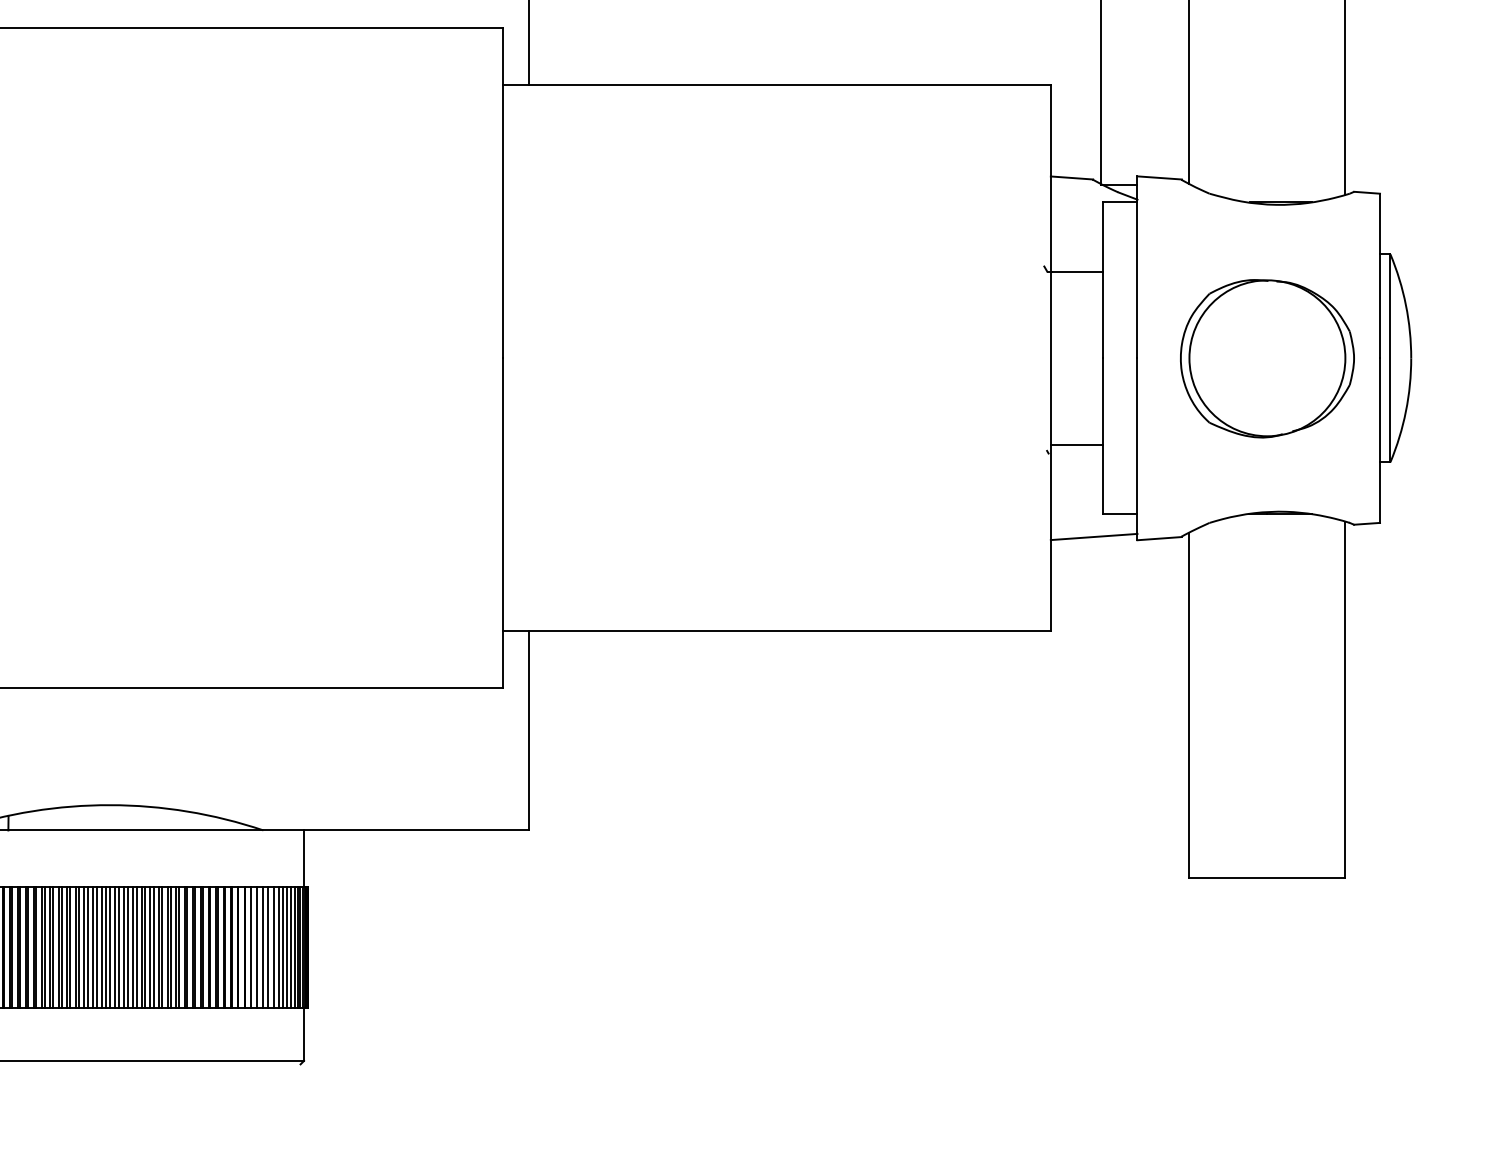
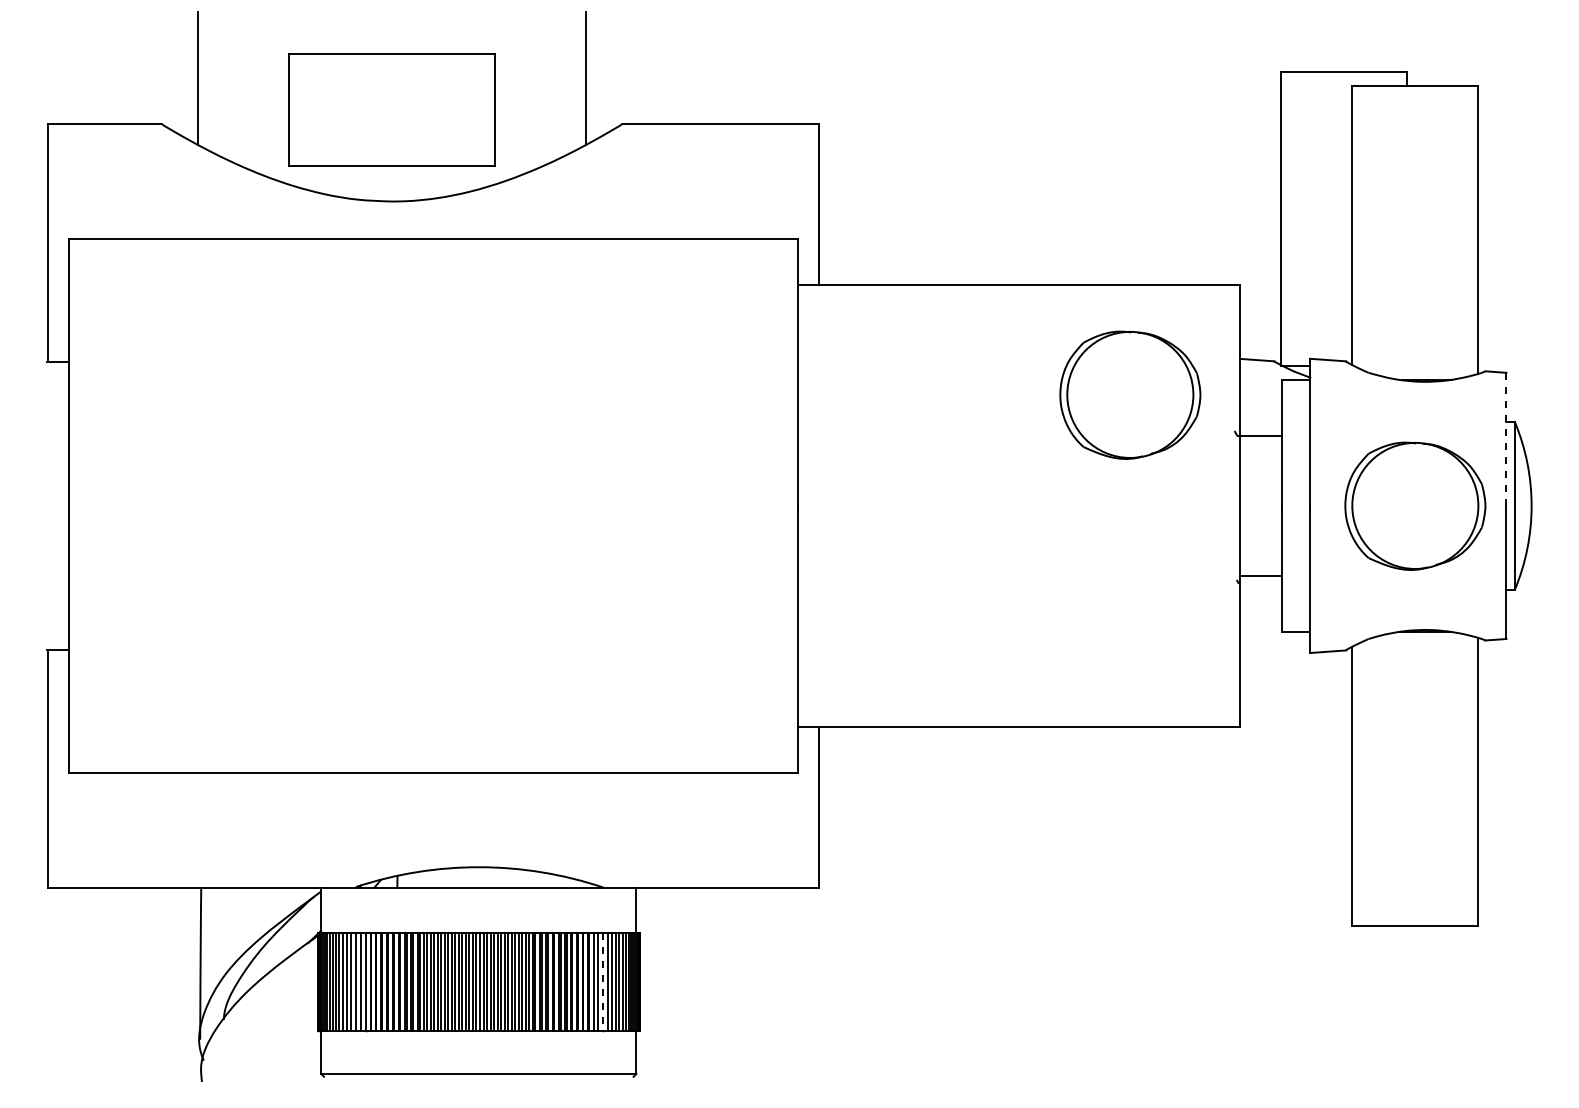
part: (915, 220) -> (1130, 394), added
line: (1380, 276) -> (1506, 439), solid -> dashed
line: (1094, 535) -> (1275, 649), removed
line: (263, 947) -> (603, 982), solid -> dashed

